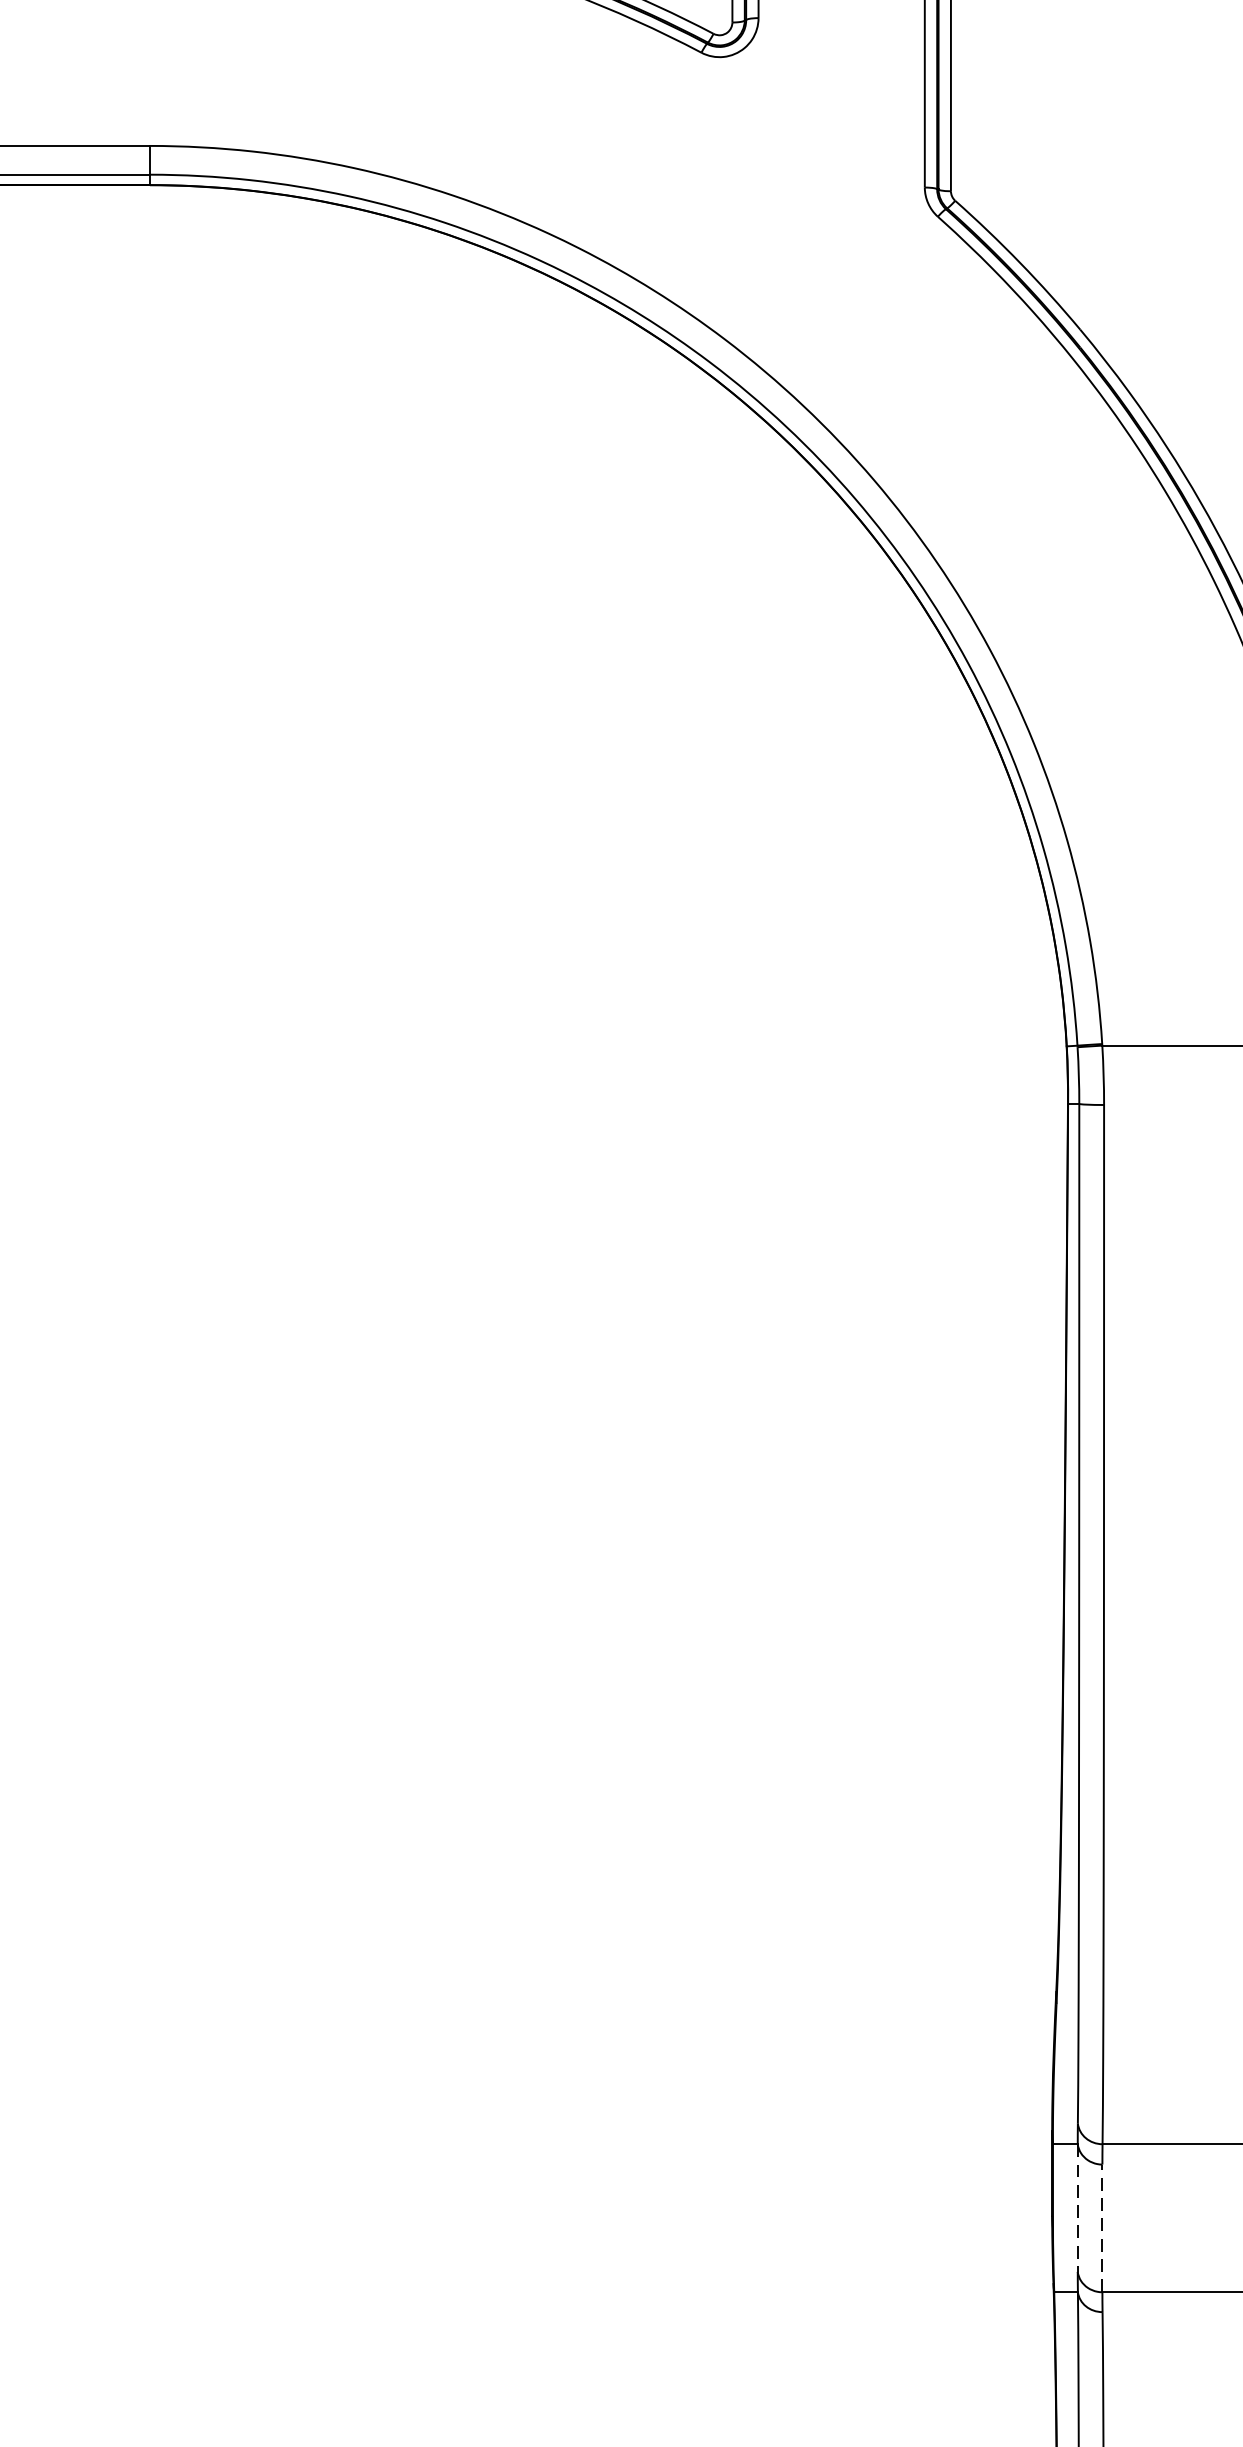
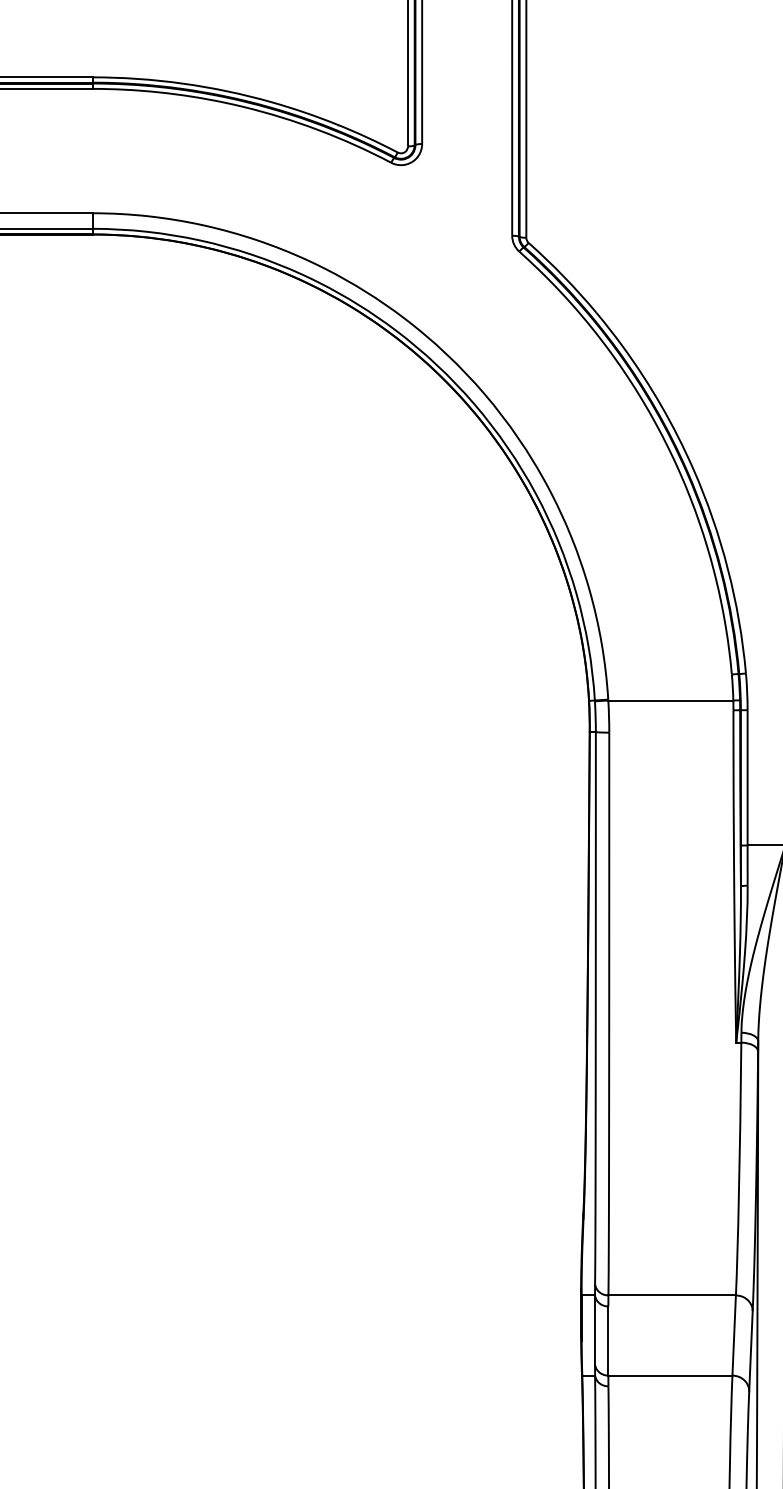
line: (1078, 2208) -> (595, 1330), dashed -> solid
line: (1102, 2229) -> (608, 1341), dashed -> solid

